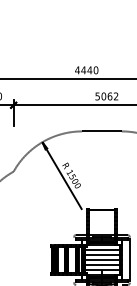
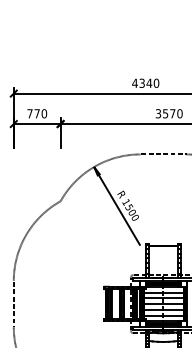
text: (83, 69) -> (142, 82), 4440 -> 4340
text: (107, 96) -> (169, 113), 5062 -> 3570

